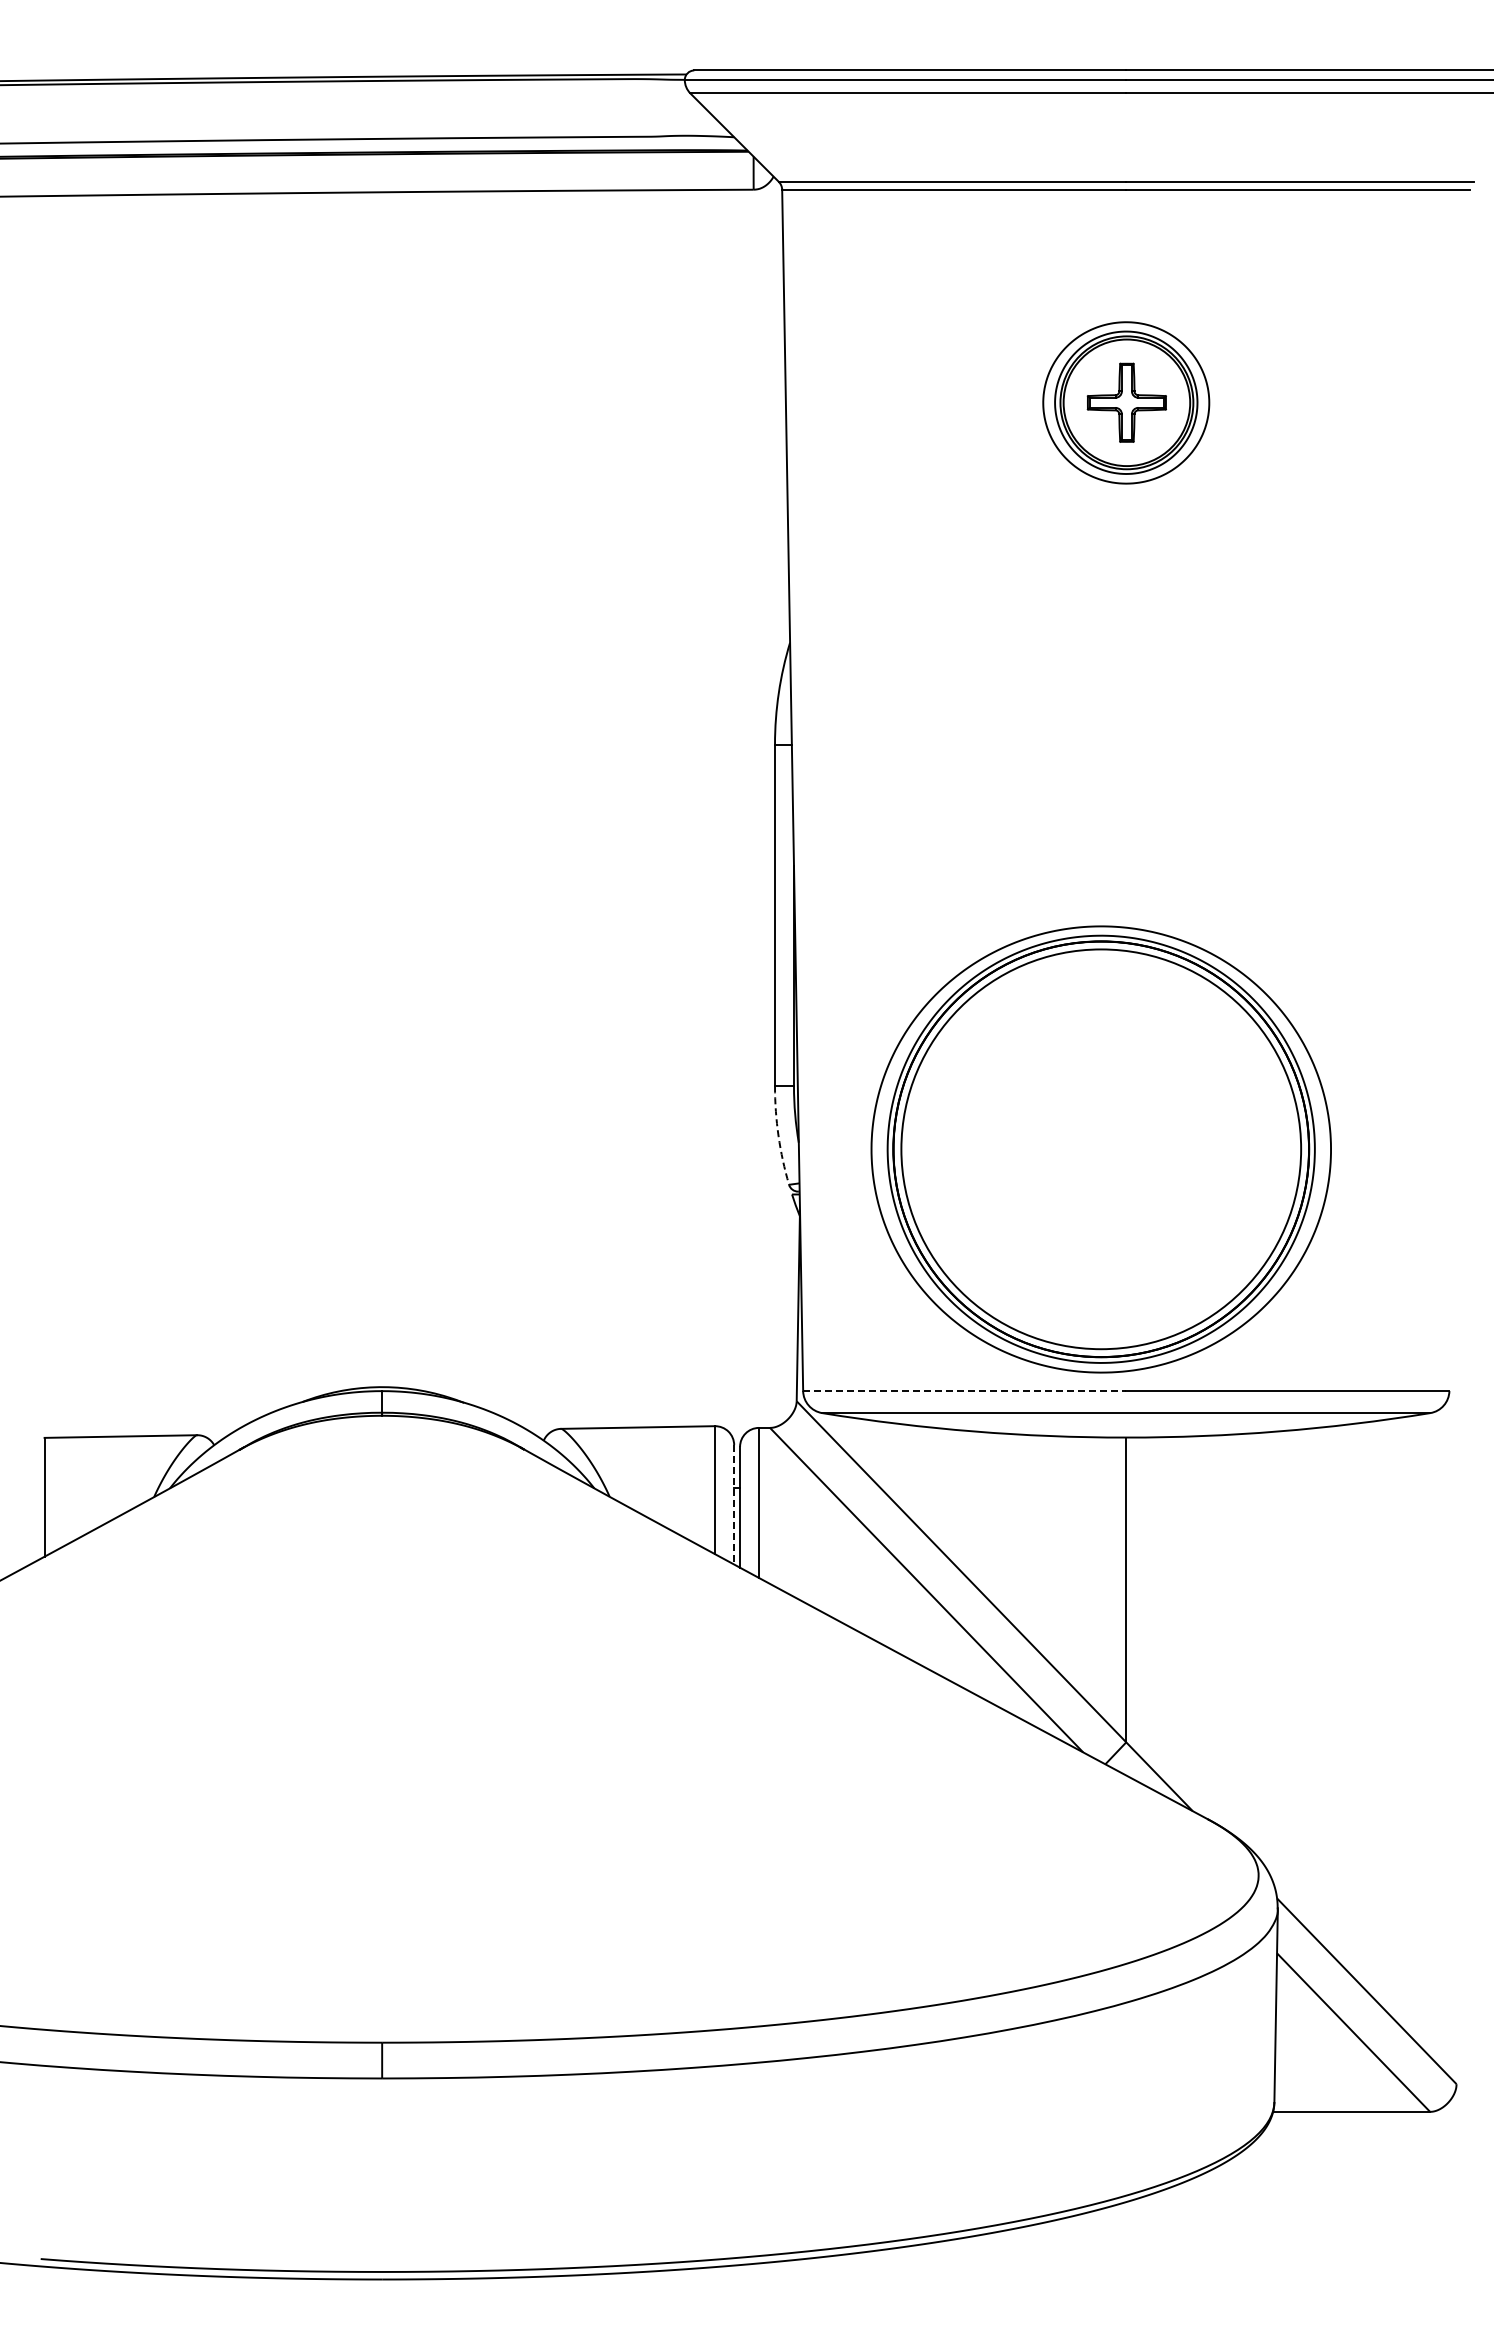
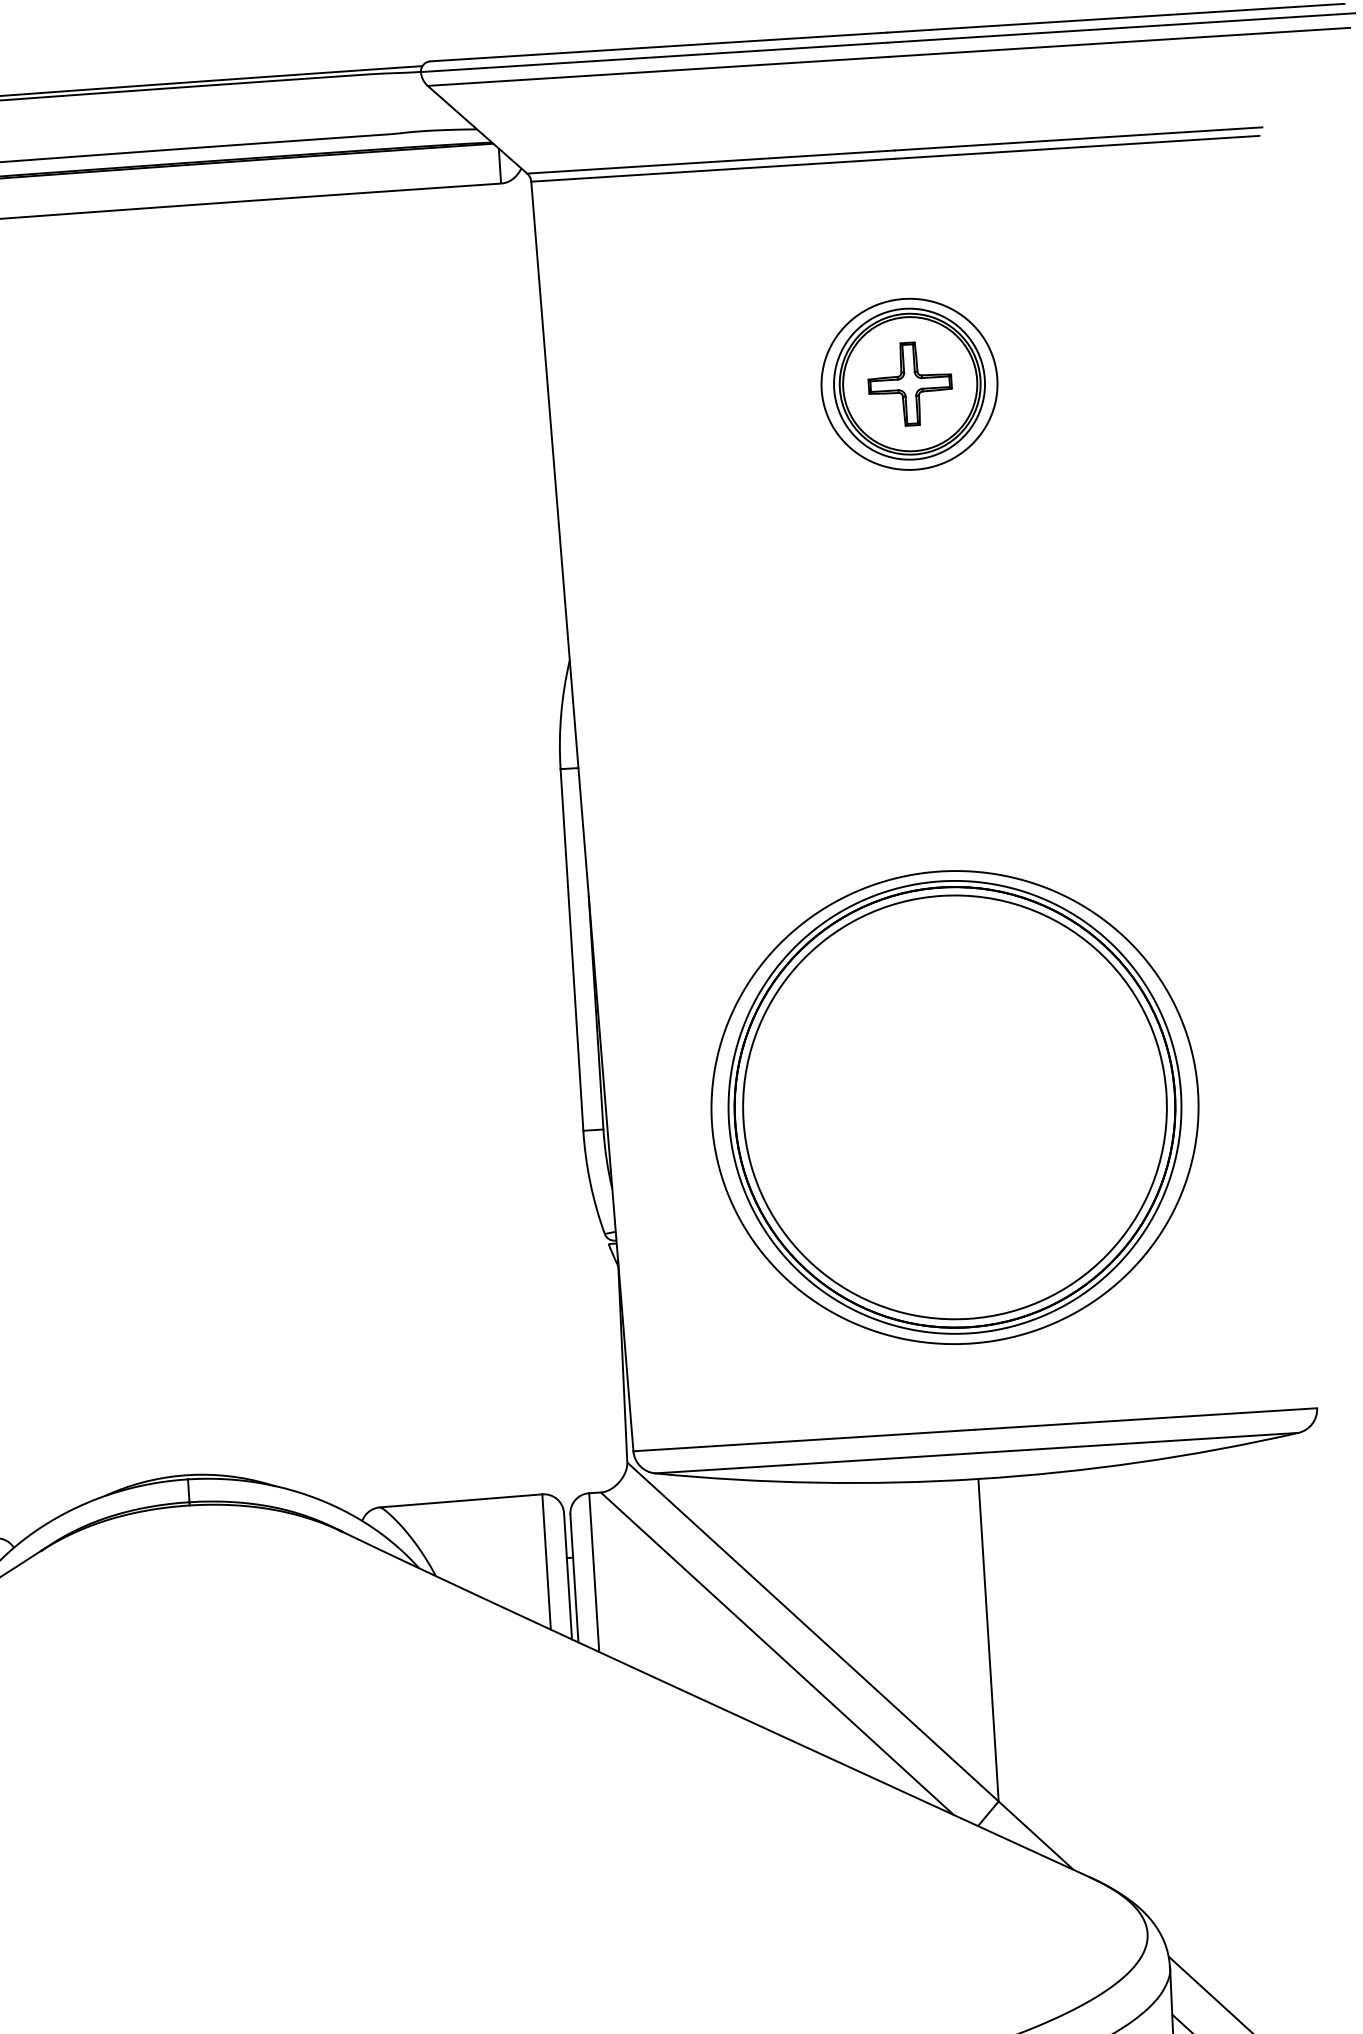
arc: (778, 1136) -> (590, 1183), dashed -> solid
part: (1100, 1149) -> (954, 1107), moved
line: (964, 1391) -> (804, 1441), dashed -> solid
line: (734, 1504) -> (568, 1575), dashed -> solid

